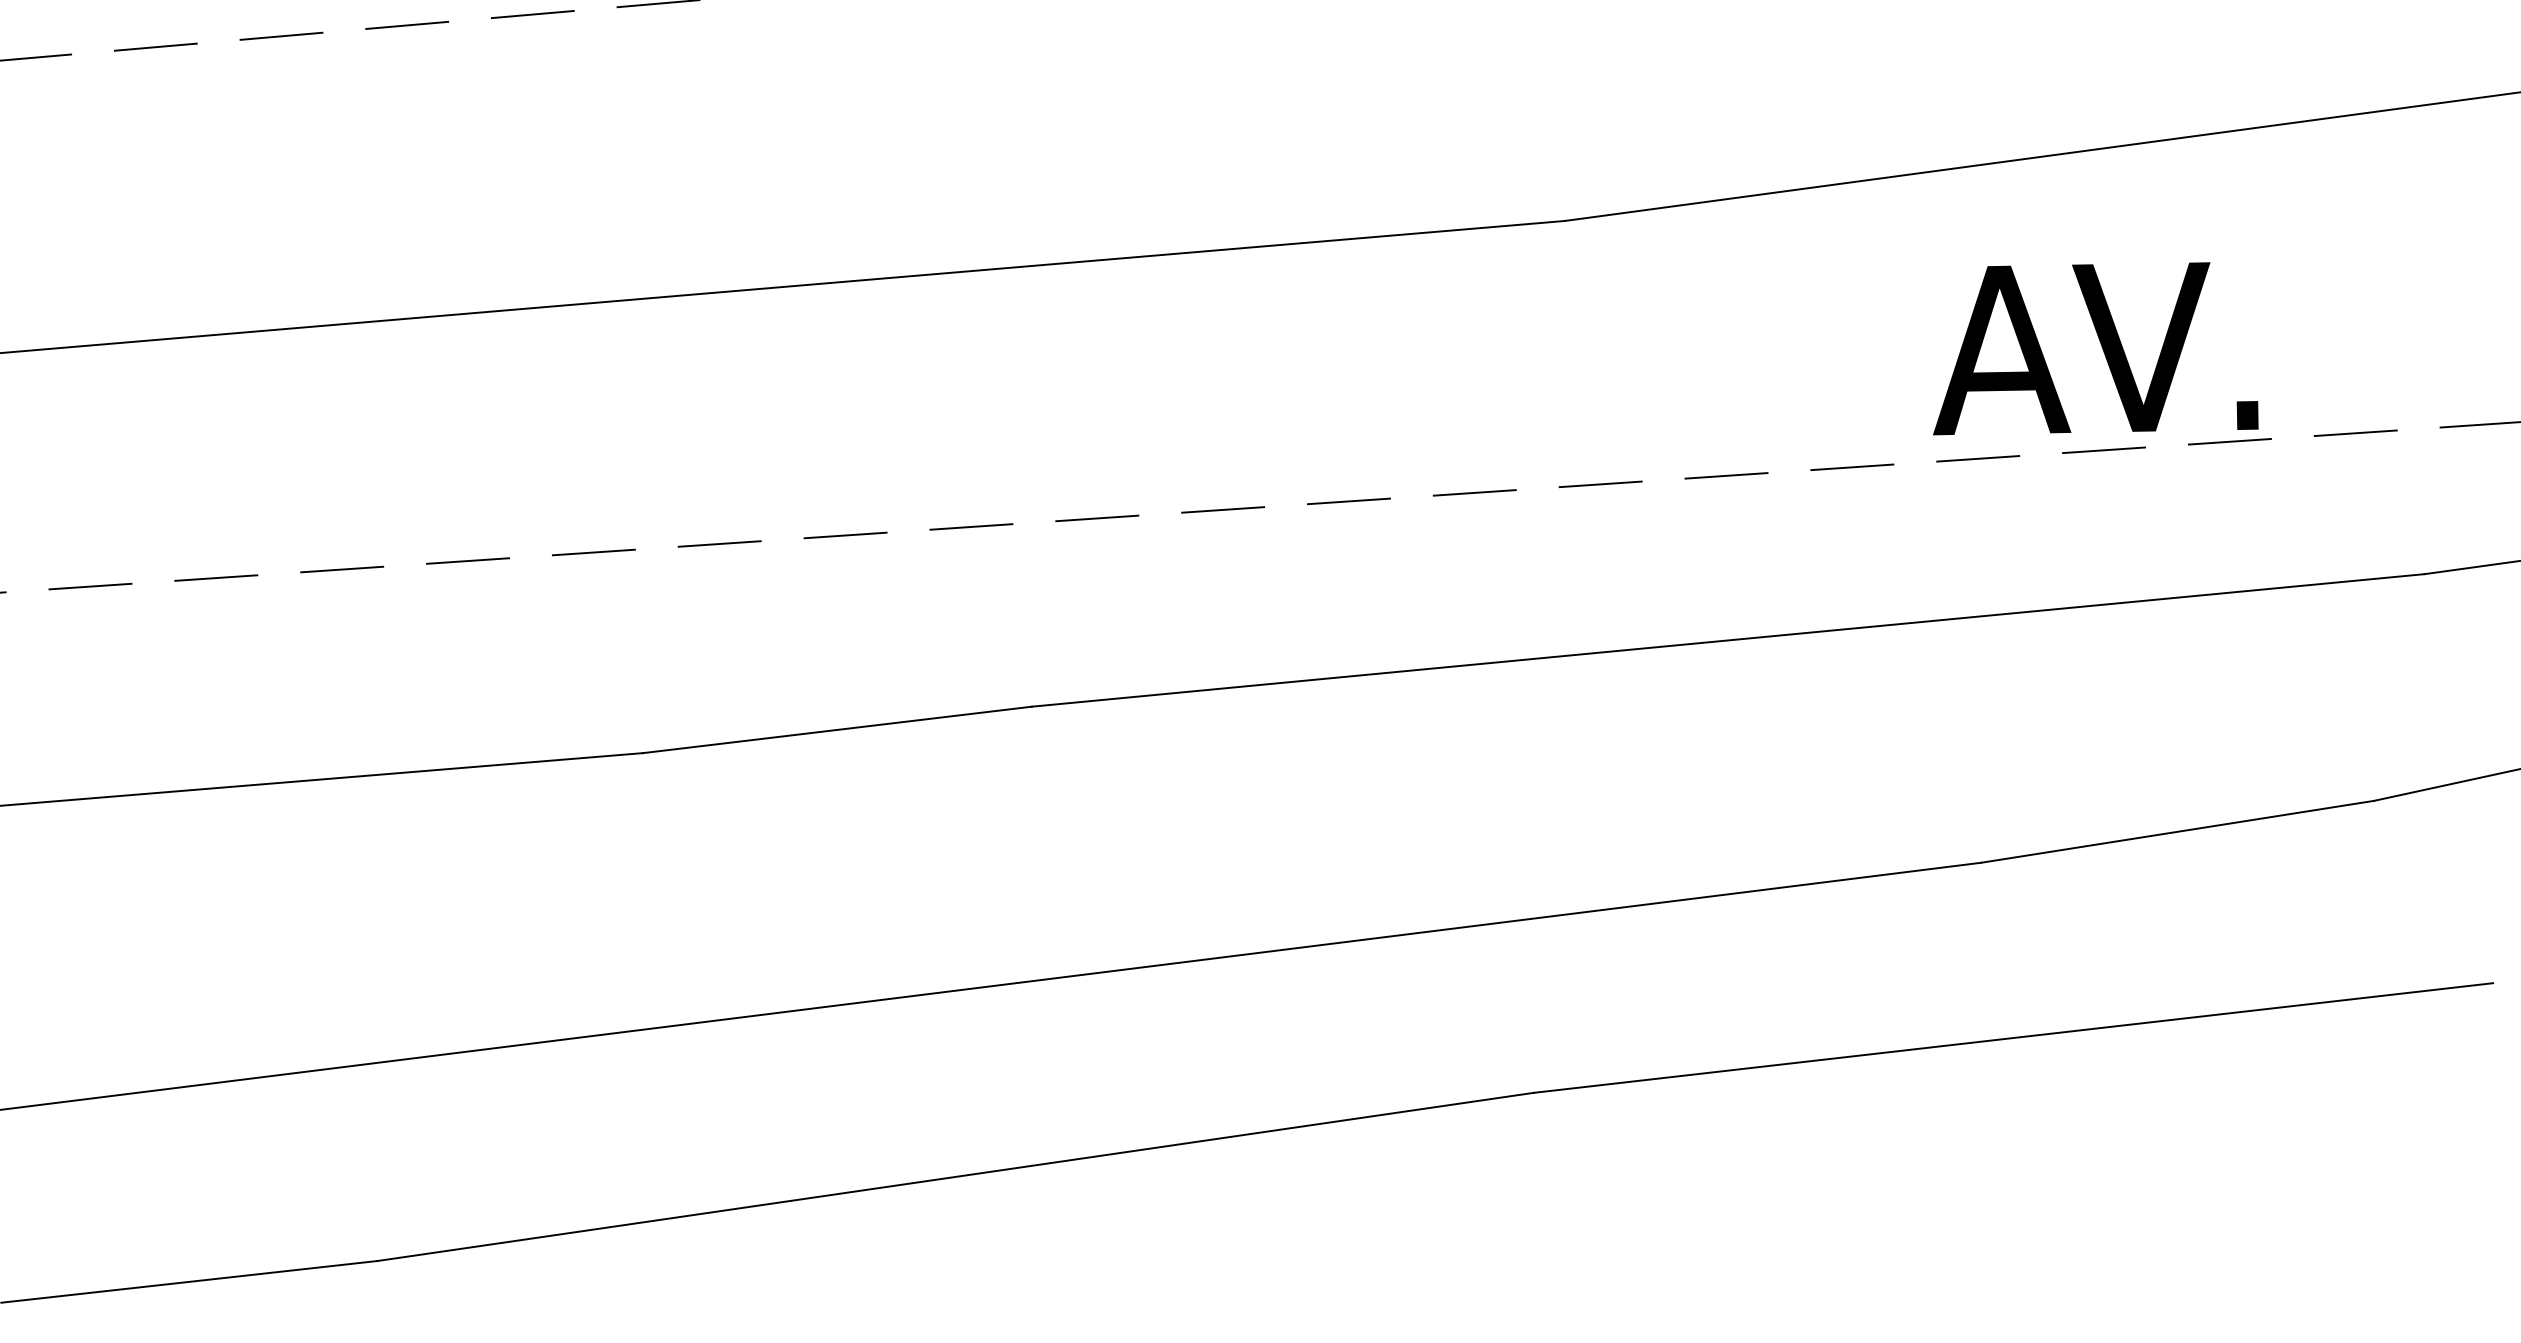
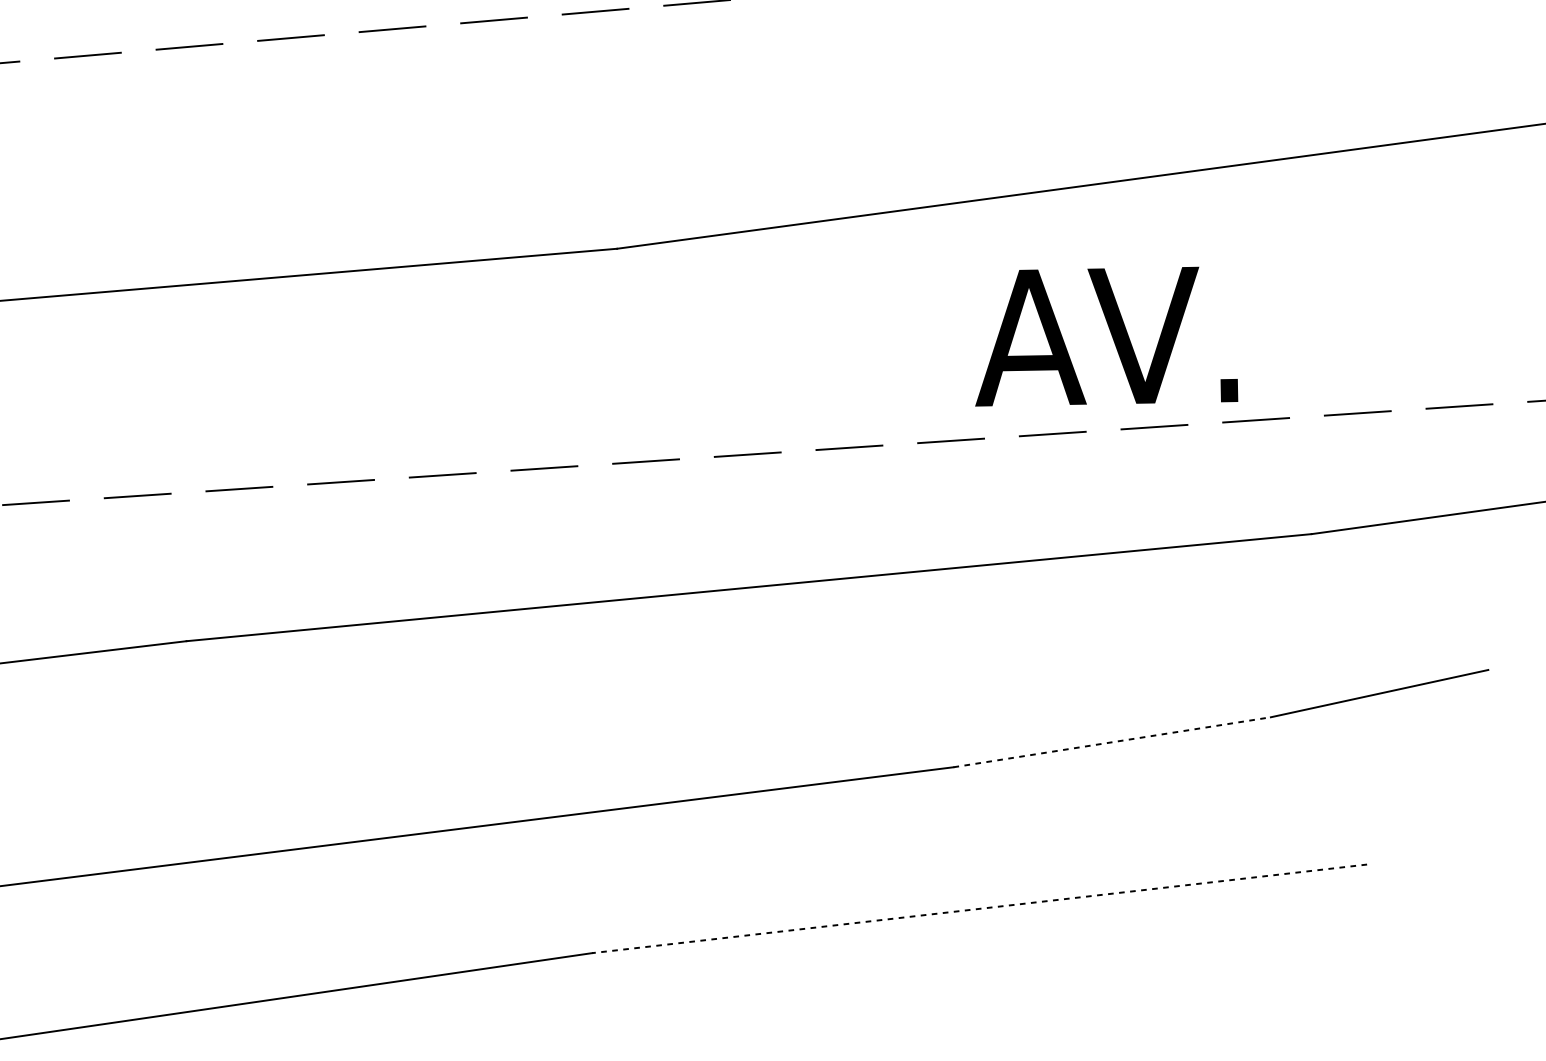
text: (2095, 348) -> (1106, 336), moved
line: (2177, 831) -> (1112, 742), solid -> dashed
line: (2013, 1038) -> (979, 909), solid -> dashed

